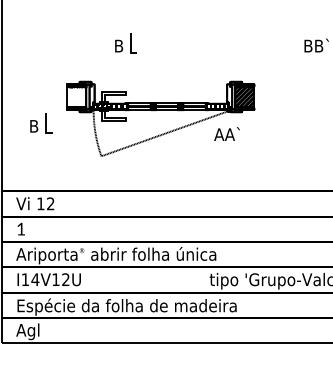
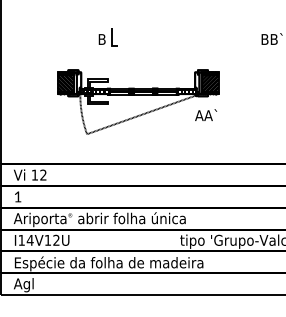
hatch: (76, 96) -> (65, 82), added
part: (40, 124) -> (34, 106), removed
text: (227, 133) -> (206, 114), moved

